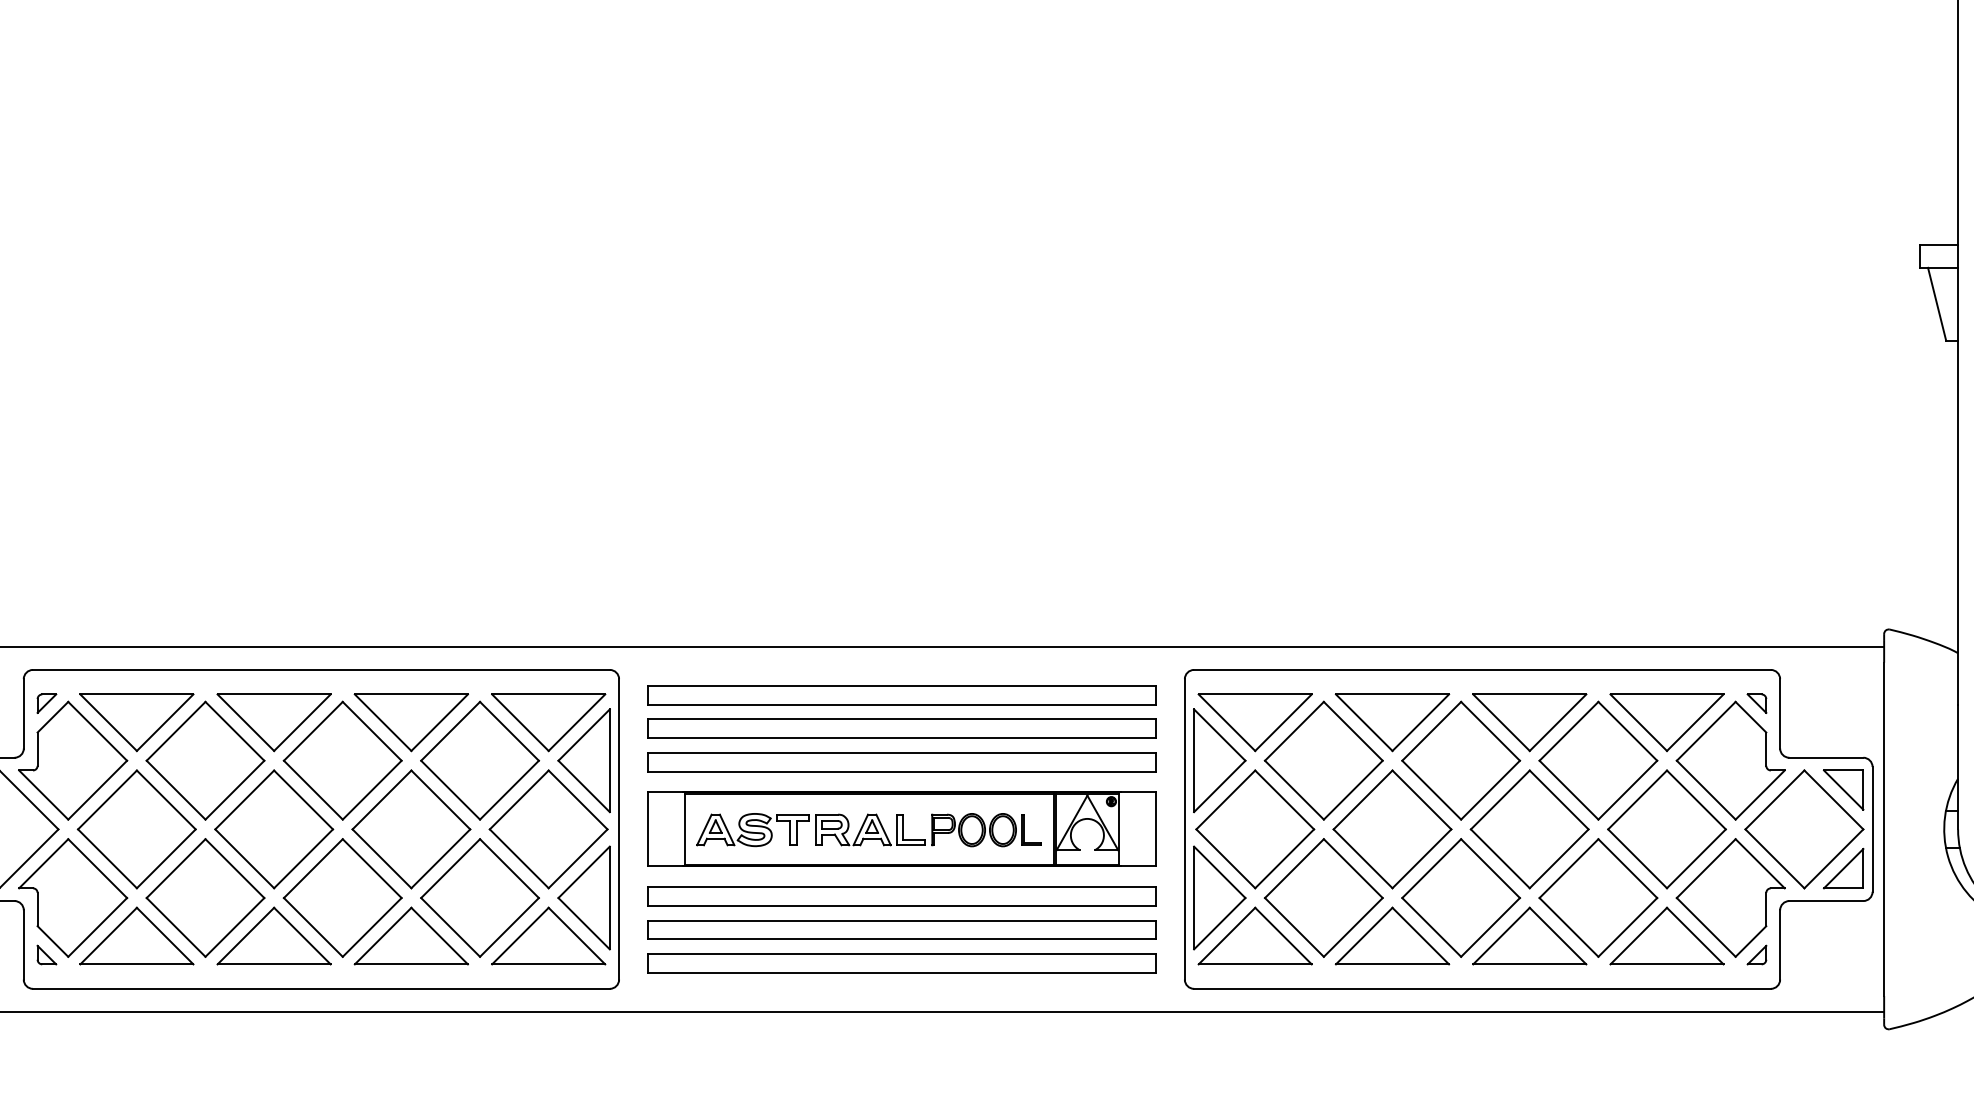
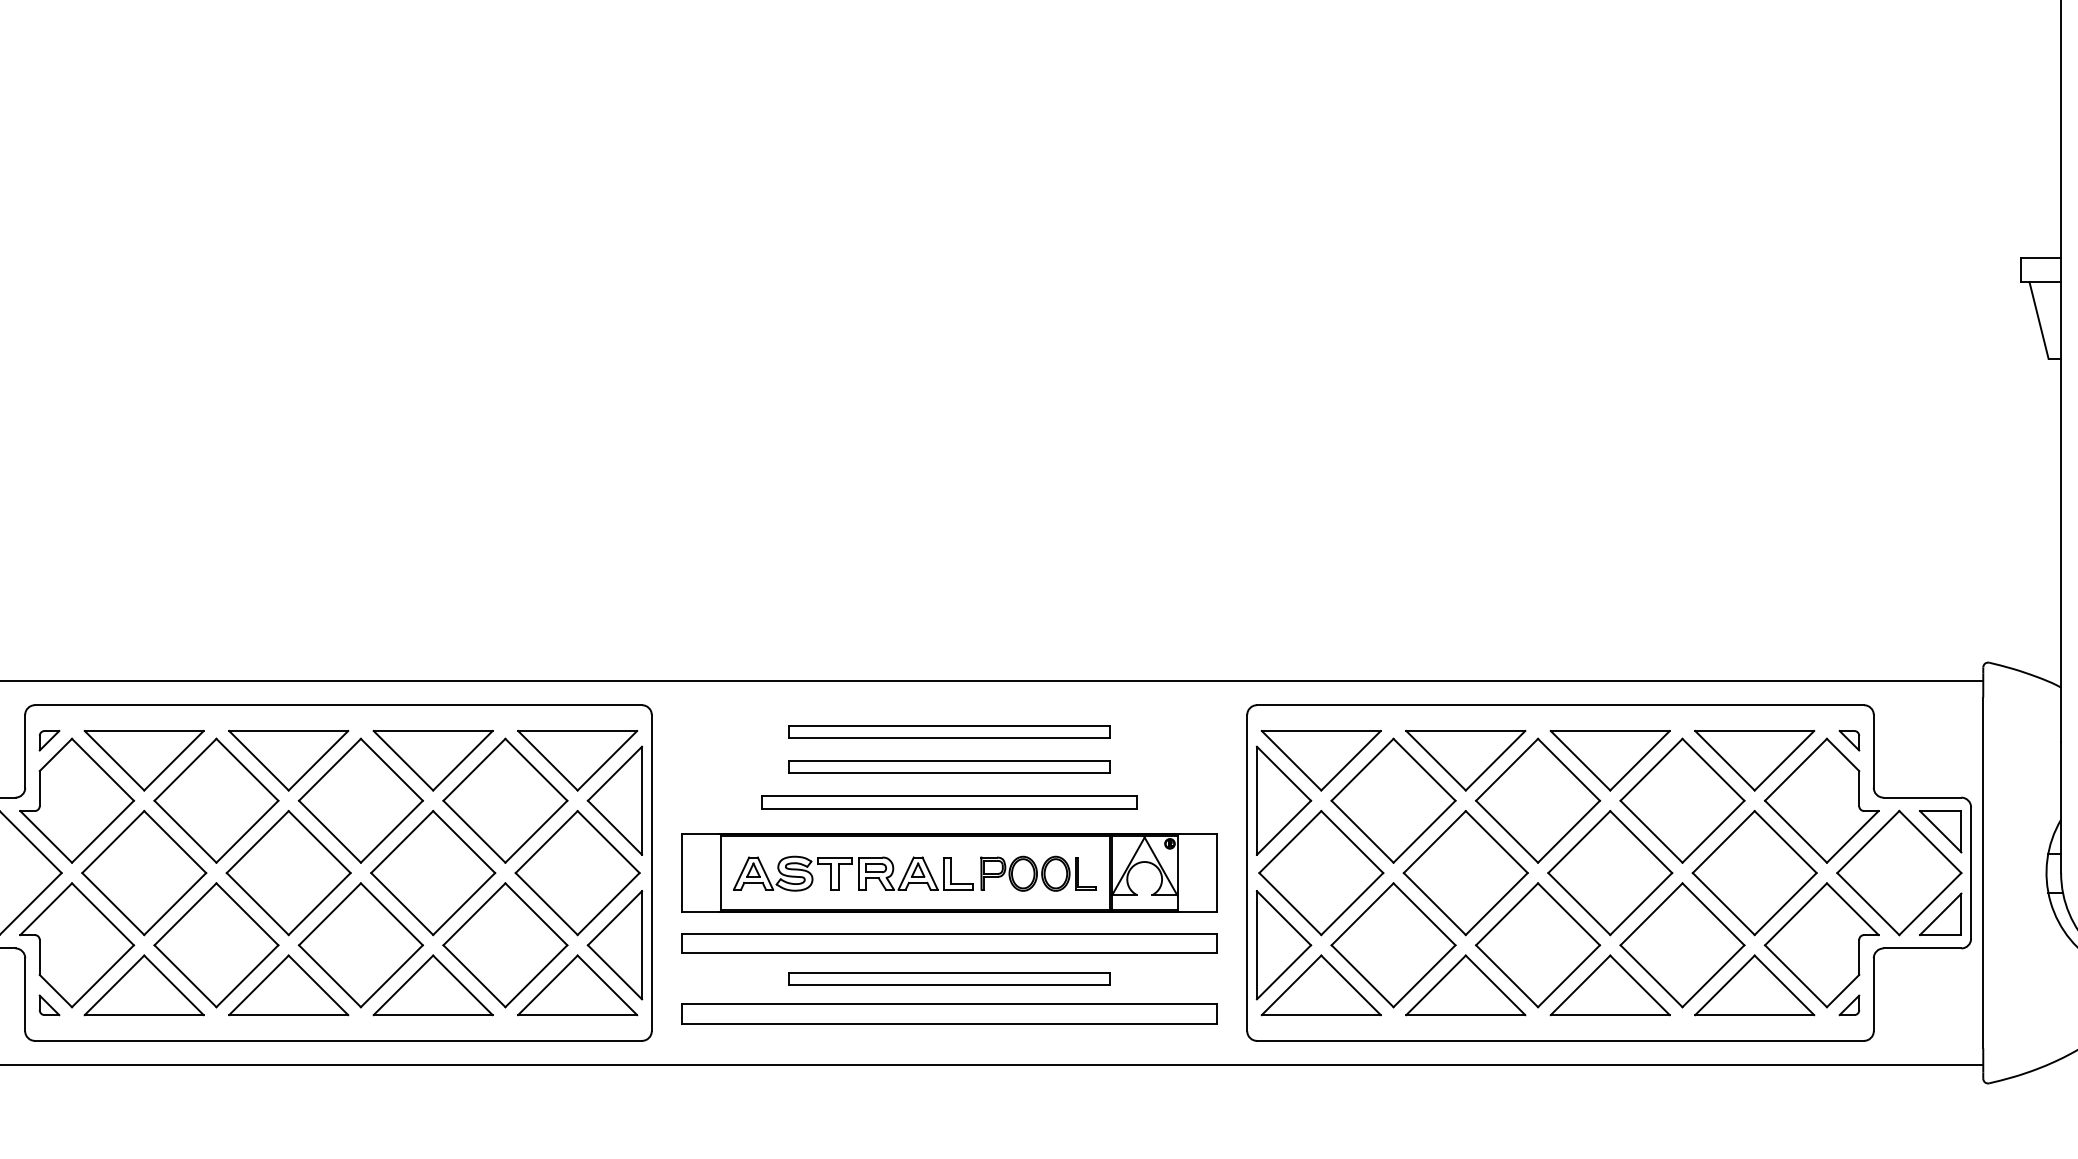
part: (901, 694) -> (949, 731), size x0.6
part: (901, 728) -> (949, 766), size x0.6
part: (901, 762) -> (949, 802), size x0.7
part: (901, 929) -> (949, 978), size x0.6

